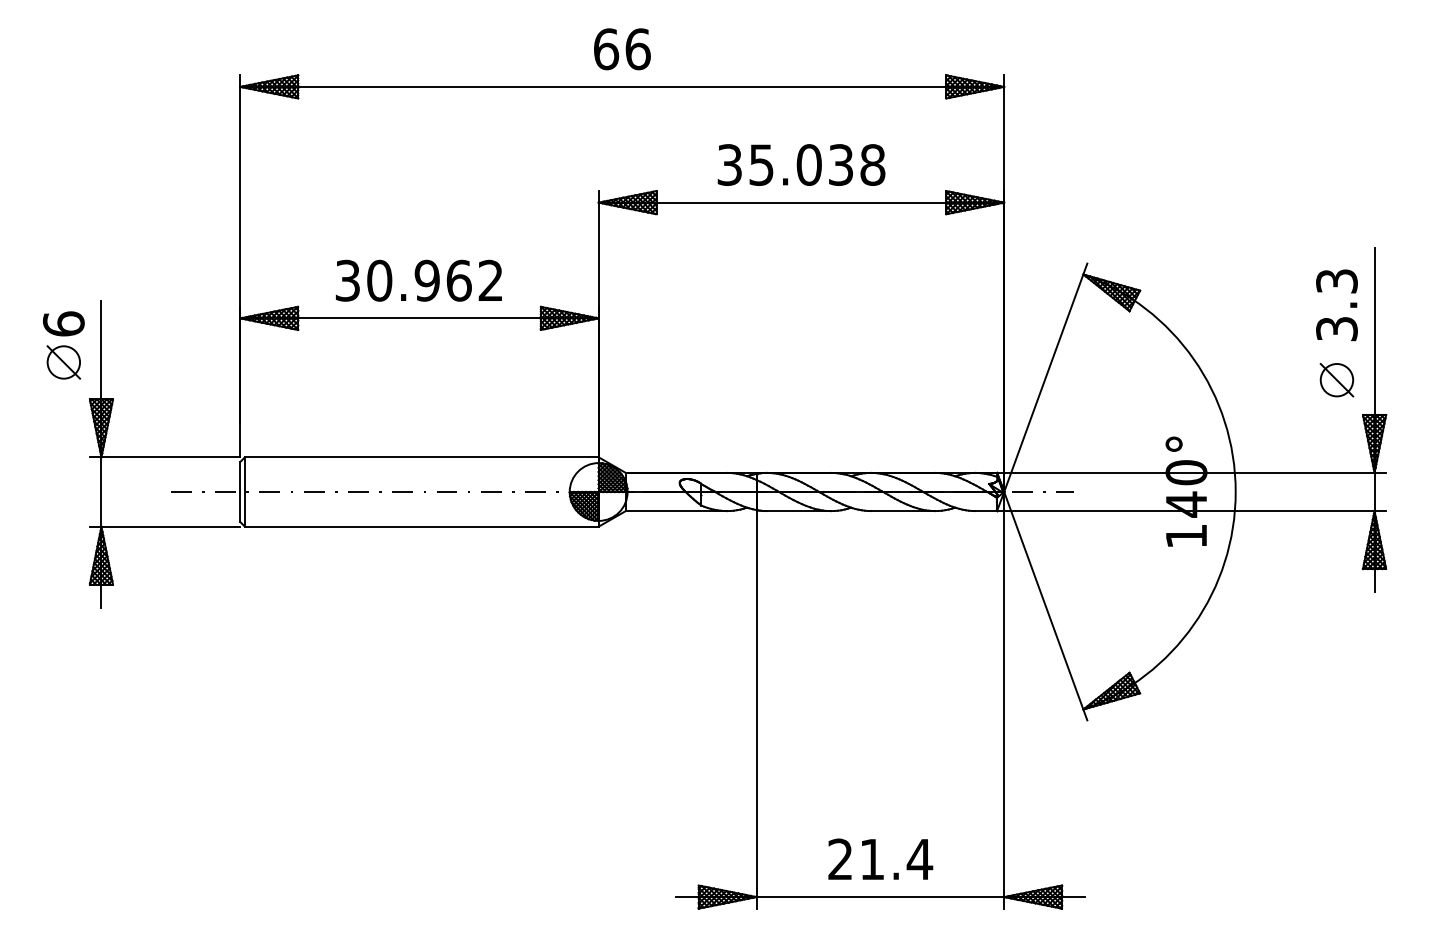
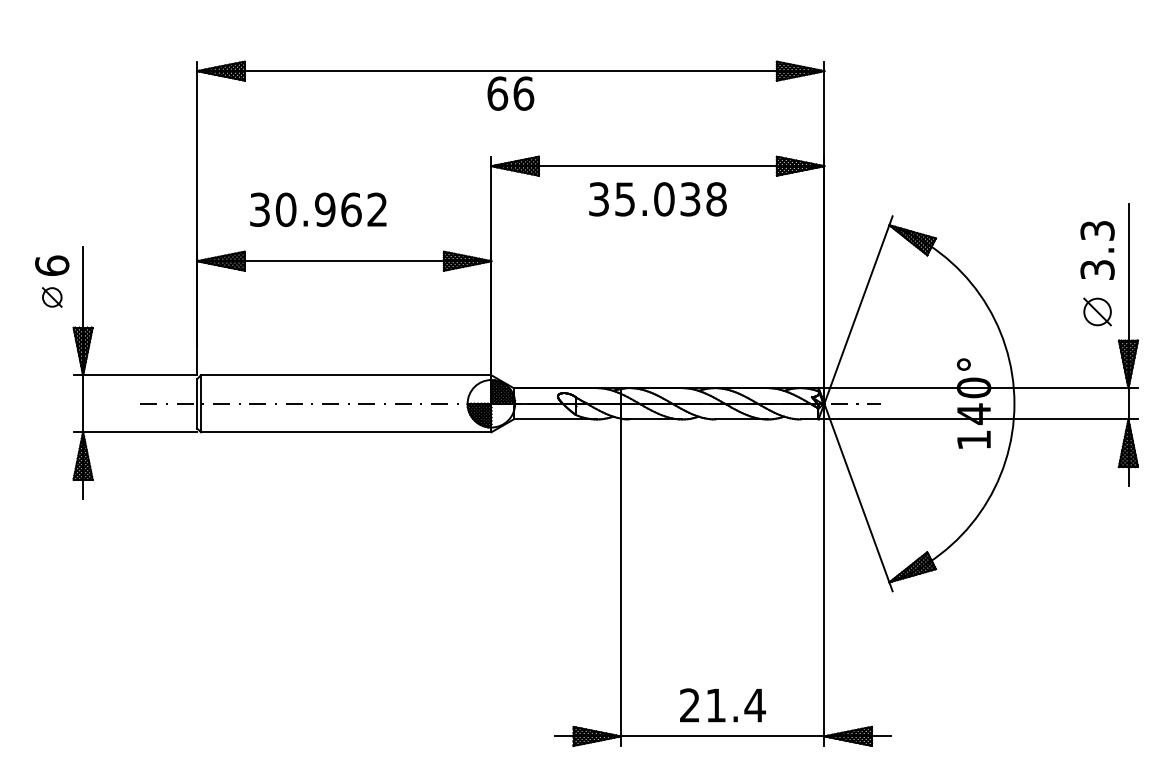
text: (622, 49) -> (510, 93), moved
text: (801, 164) -> (657, 198), moved
text: (418, 280) -> (318, 209), moved
part: (63, 362) -> (51, 297), size x0.7

